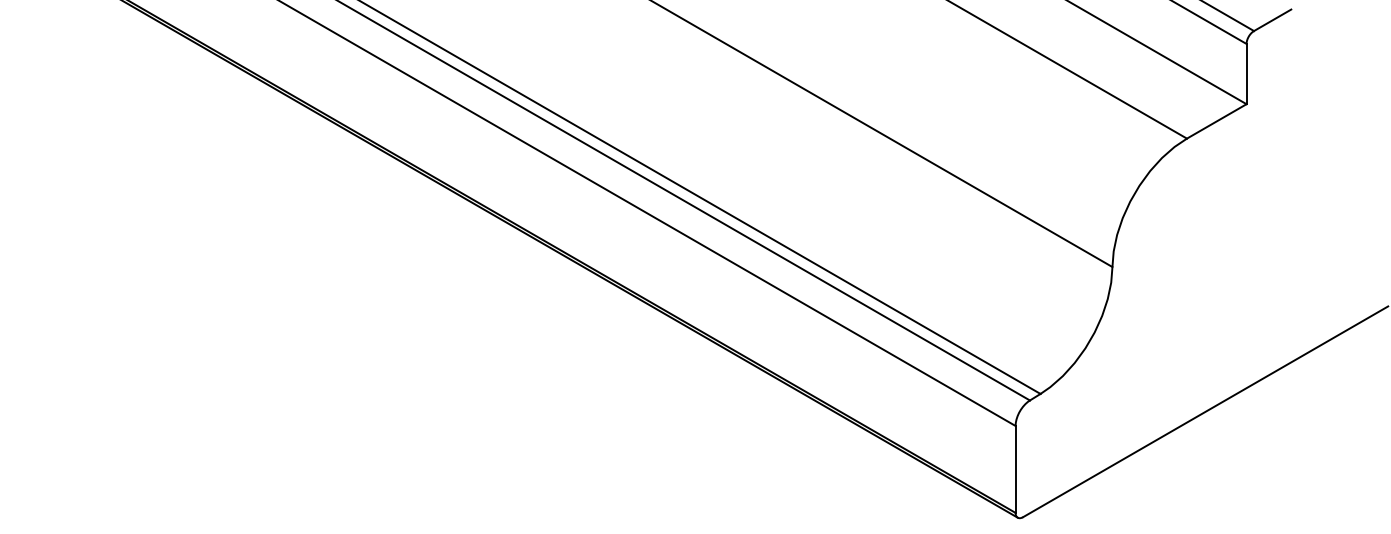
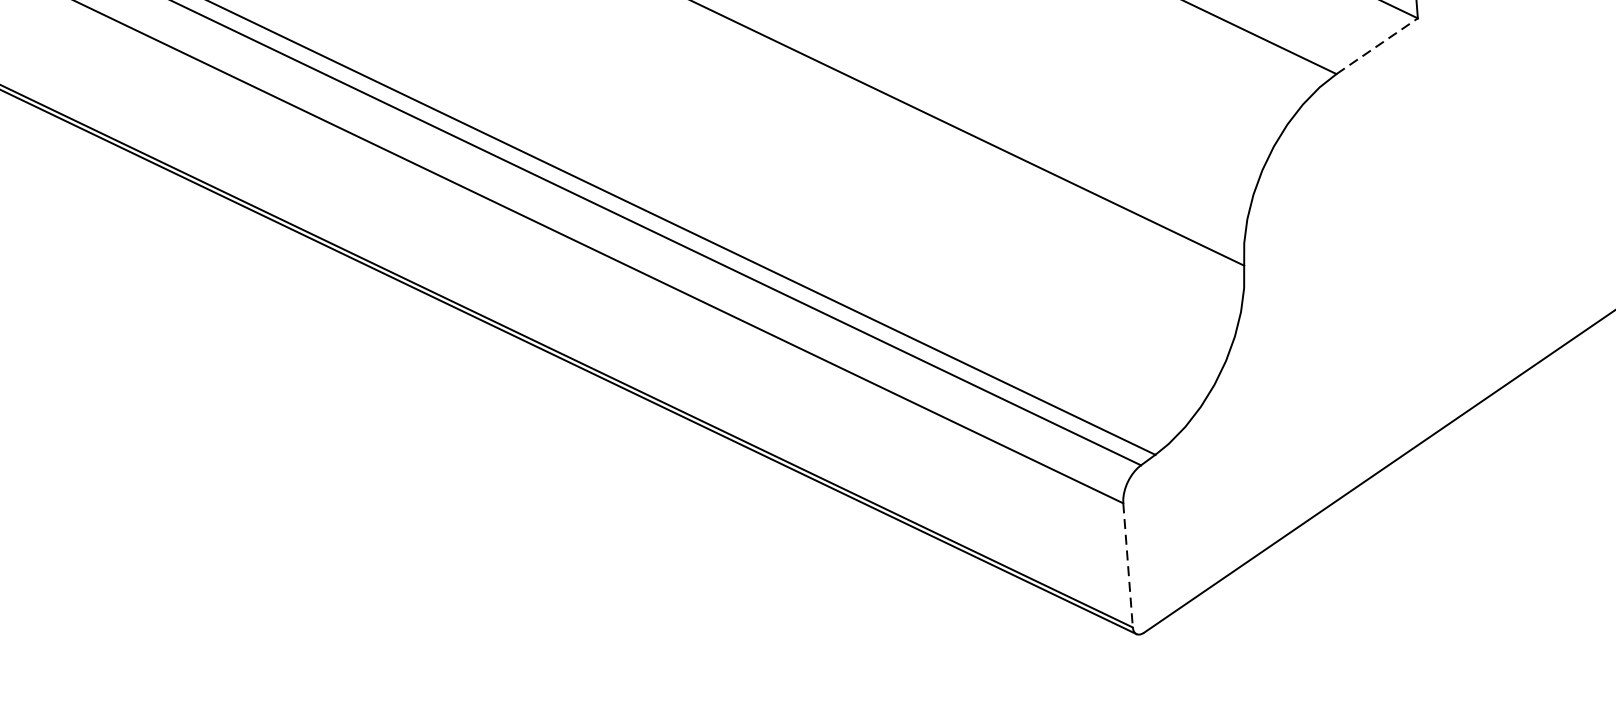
line: (1217, 121) -> (1378, 46), solid -> dashed
line: (1015, 469) -> (1127, 565), solid -> dashed

